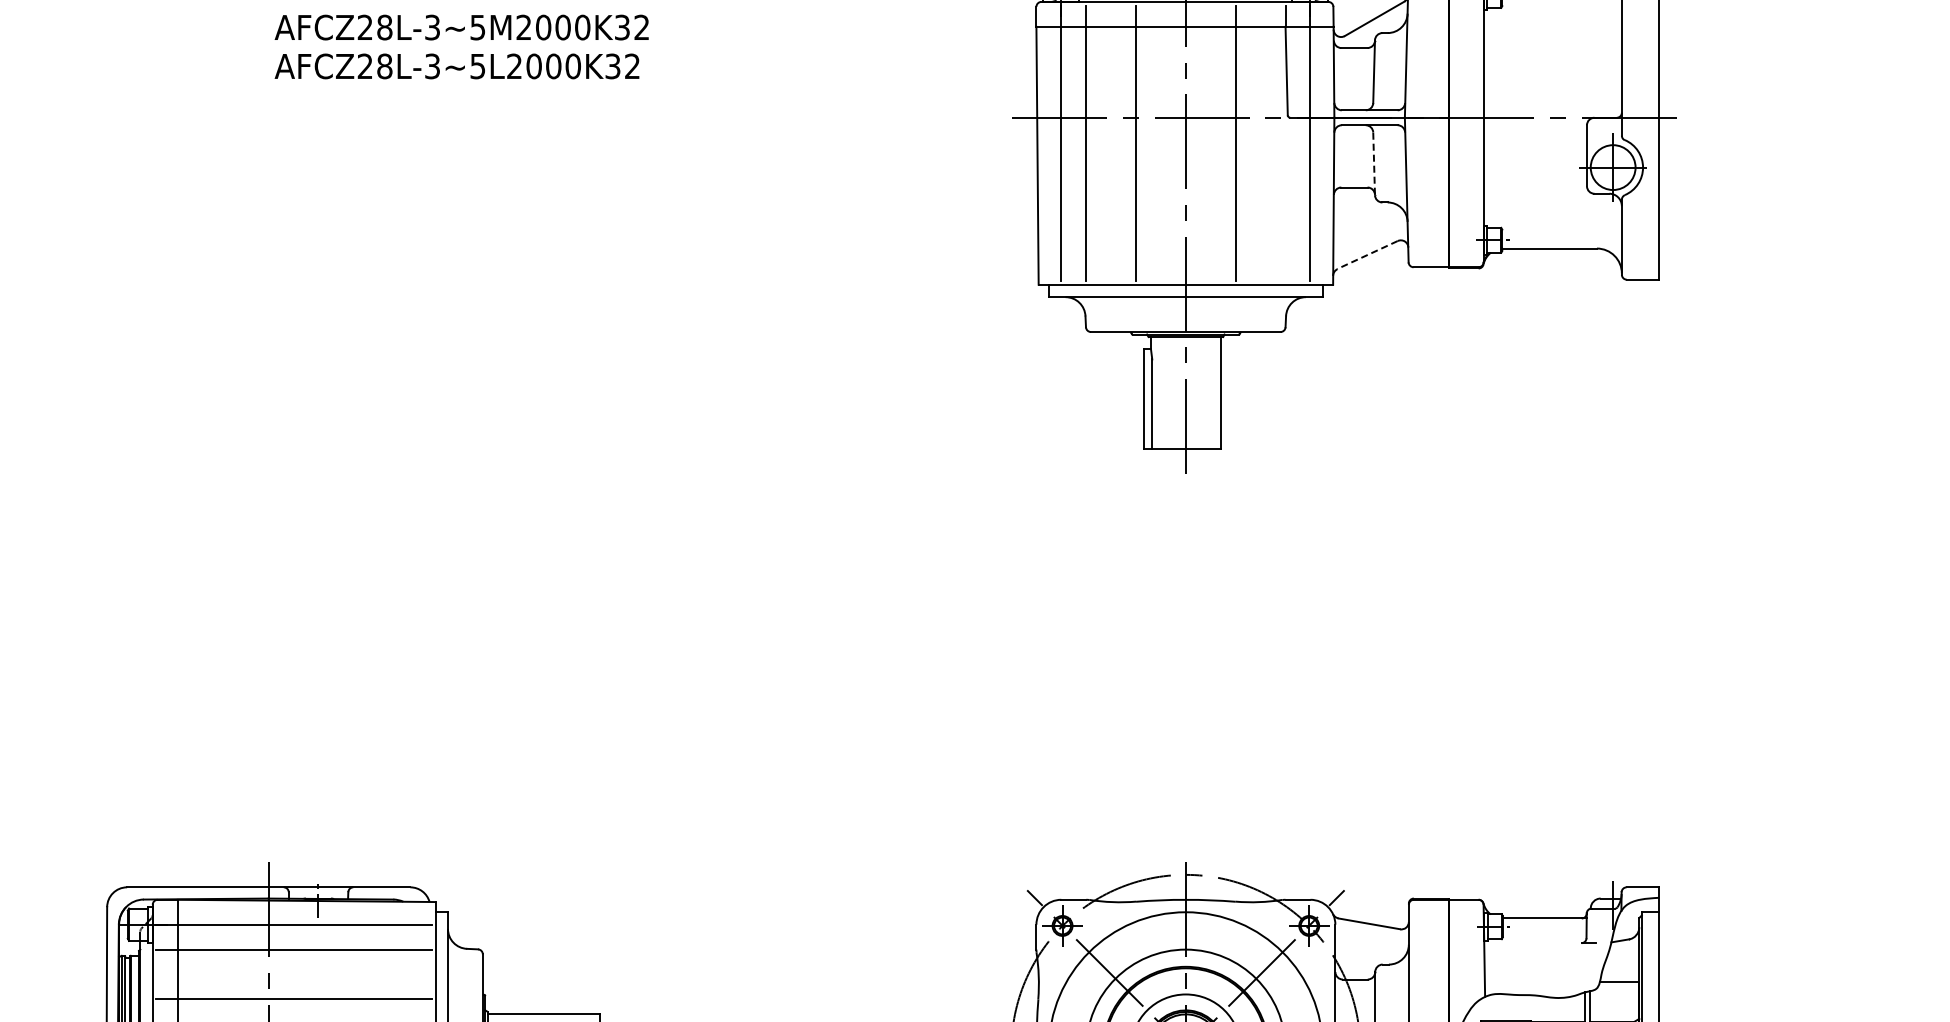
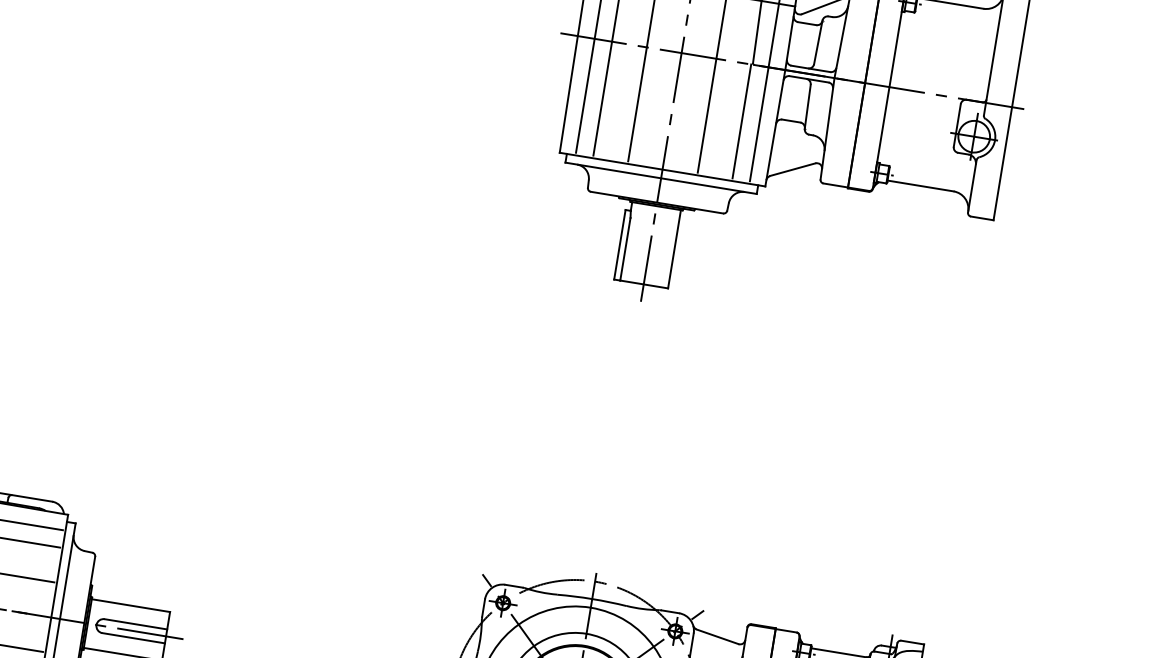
line: (1374, 164) -> (807, 107), dashed -> solid
line: (1285, 198) -> (741, 120), added
line: (1367, 255) -> (792, 170), dashed -> solid

